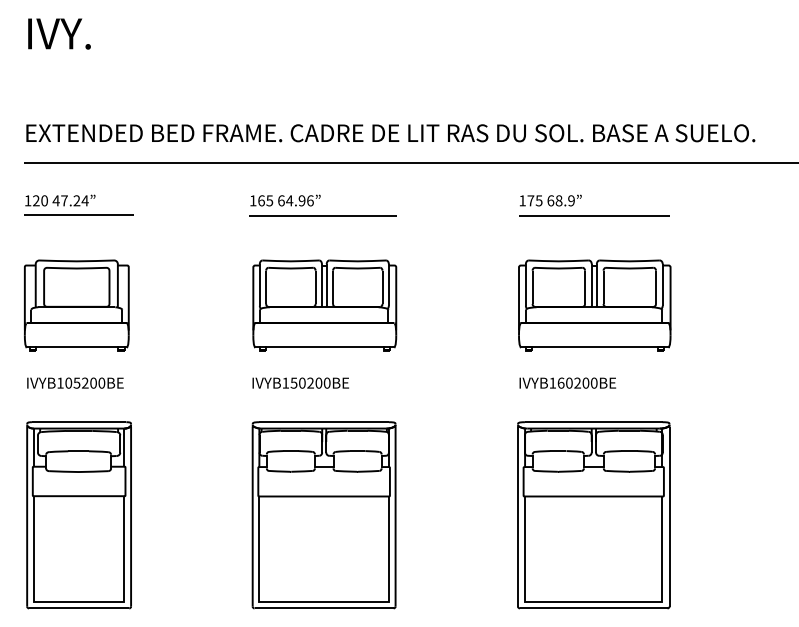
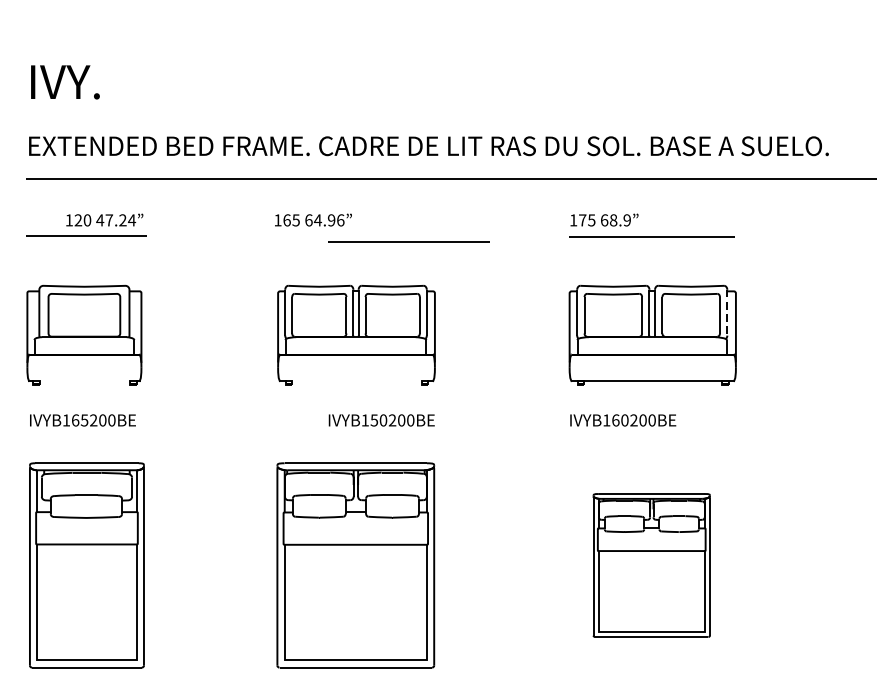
text: (59, 33) -> (65, 81), moved
text: (60, 200) -> (104, 220), moved
line: (322, 215) -> (408, 241), moved
line: (662, 284) -> (727, 312), solid -> dashed
line: (77, 347) -> (85, 381), removed
line: (325, 347) -> (357, 381), removed
text: (68, 382) -> (75, 419), IVYB105200BE -> IVYB165200BE
text: (300, 382) -> (381, 419), moved
part: (593, 515) -> (651, 565), size x0.7

